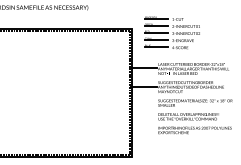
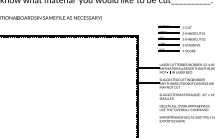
part: (171, 32) -> (181, 38), moved

